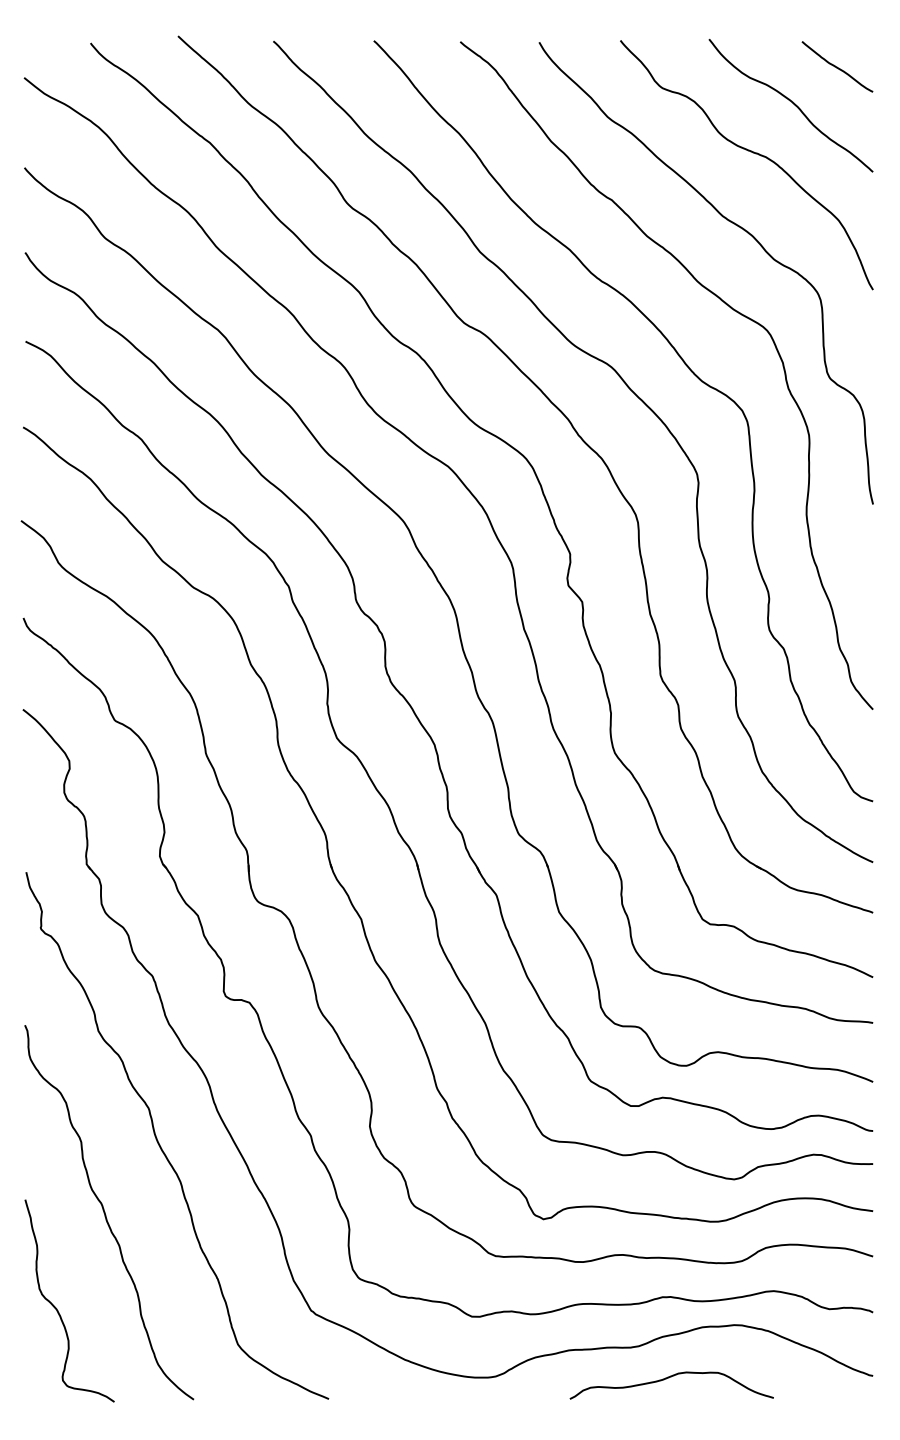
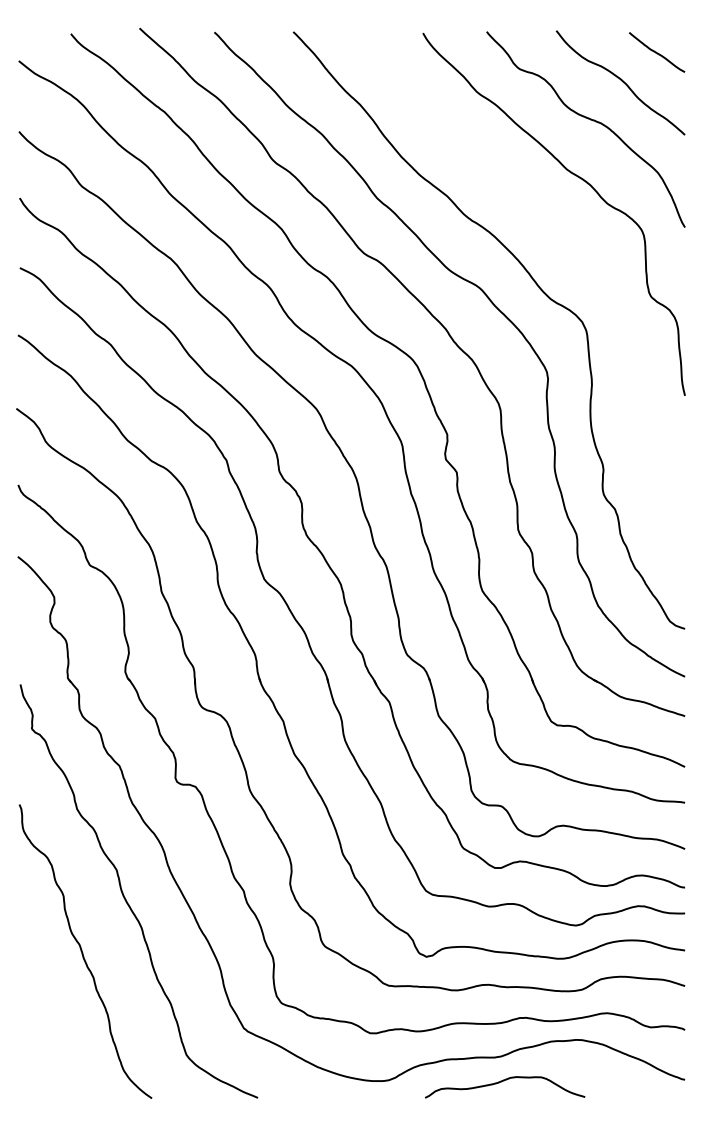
curve: (726, 305) -> (569, 239), removed
curve: (57, 1308) -> (44, 1026), removed
curve: (668, 1378) -> (502, 1081), moved

